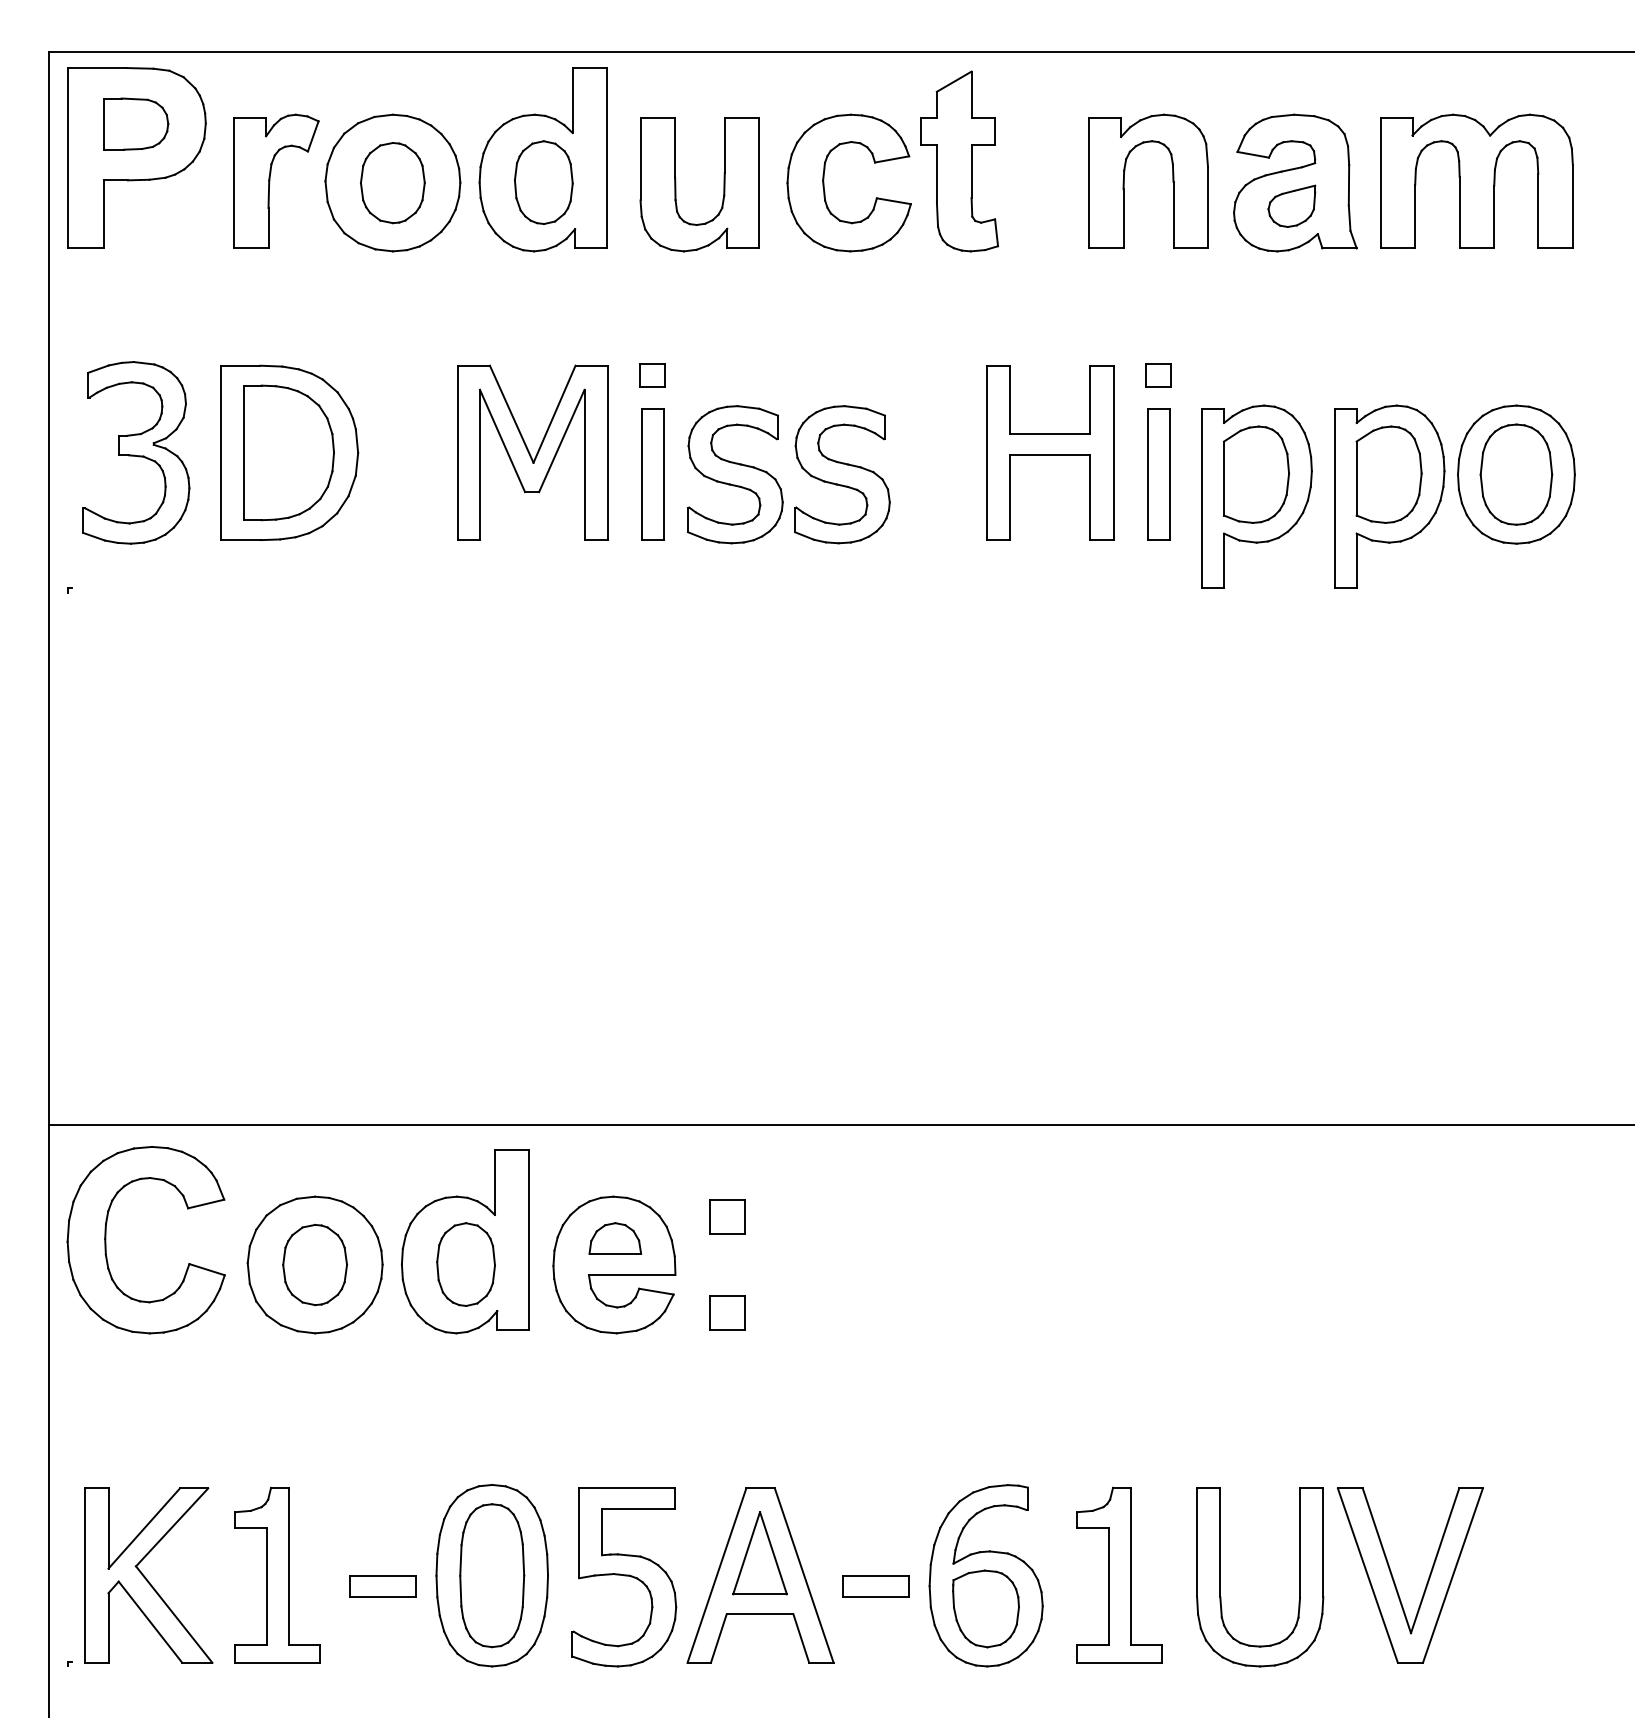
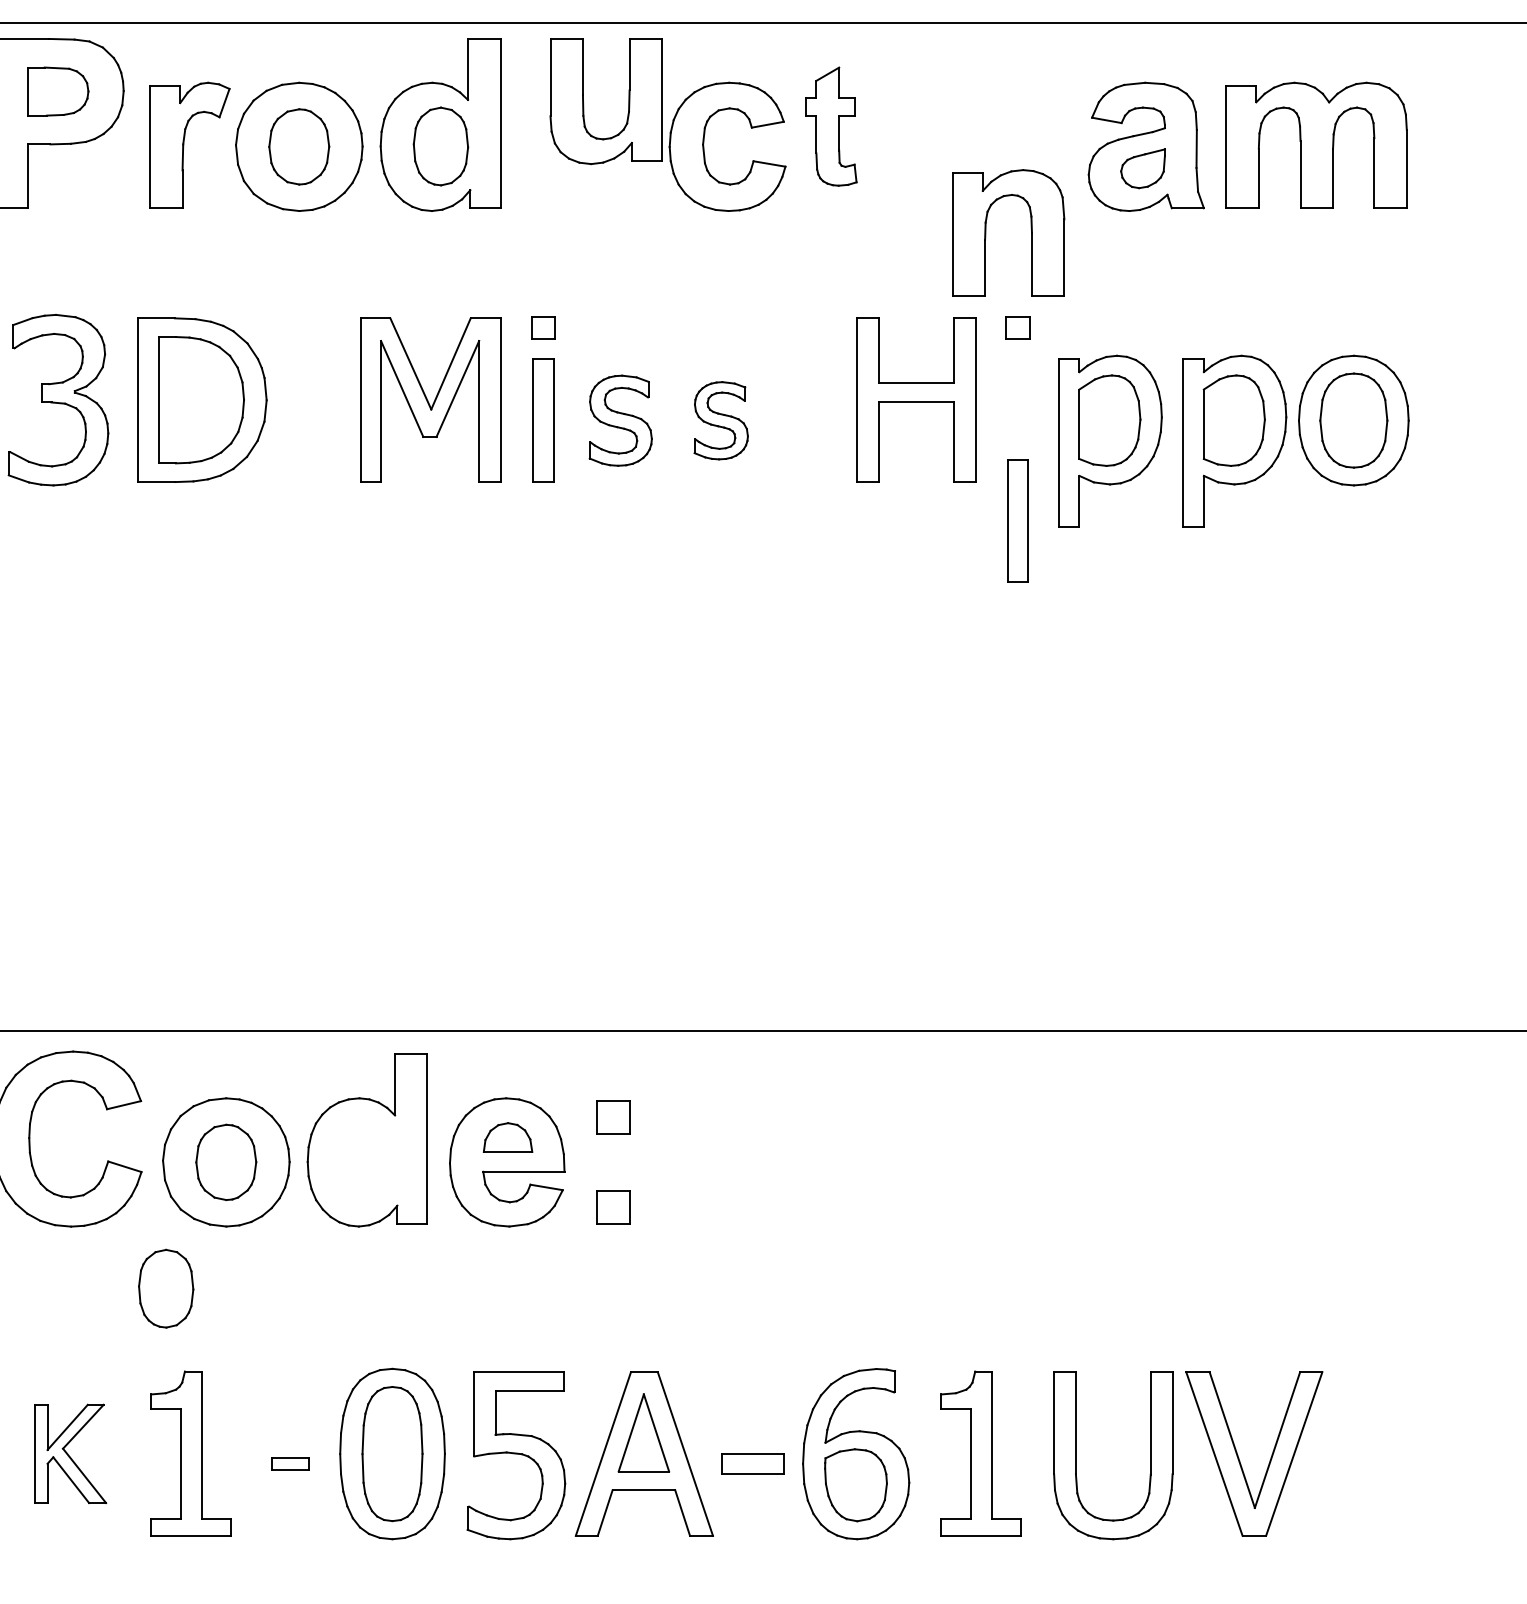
part: (959, 161) -> (831, 126), size x0.7
part: (1124, 180) -> (985, 231), moved
part: (676, 184) -> (584, 101), moved
part: (735, 474) -> (620, 420), size x0.7
part: (842, 474) -> (721, 420), size x0.6
part: (1158, 474) -> (1017, 520), moved
part: (465, 1264) -> (165, 1288), moved
part: (148, 1575) -> (69, 1453), size x0.6
part: (382, 1586) -> (289, 1464), size x0.6

